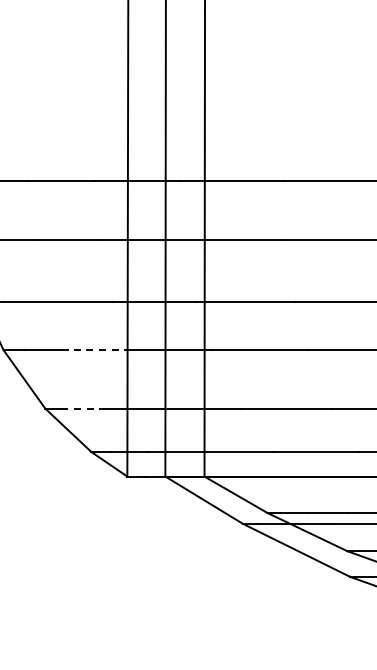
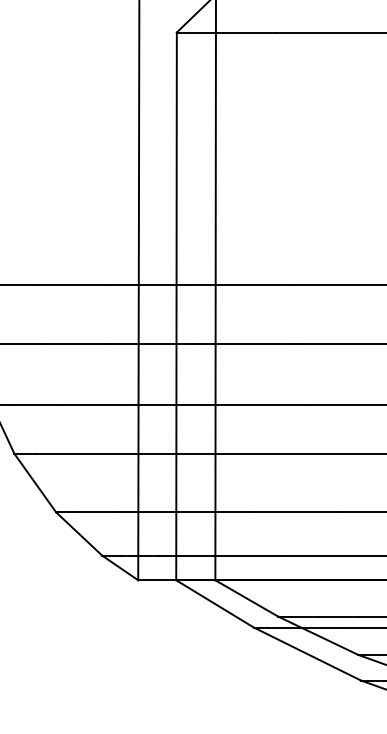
line: (99, 349) -> (110, 453), dashed -> solid
line: (85, 408) -> (96, 512), dashed -> solid

